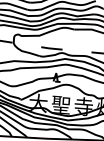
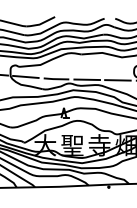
line: (26, 44) -> (25, 76), added
line: (77, 50) -> (87, 79), added

